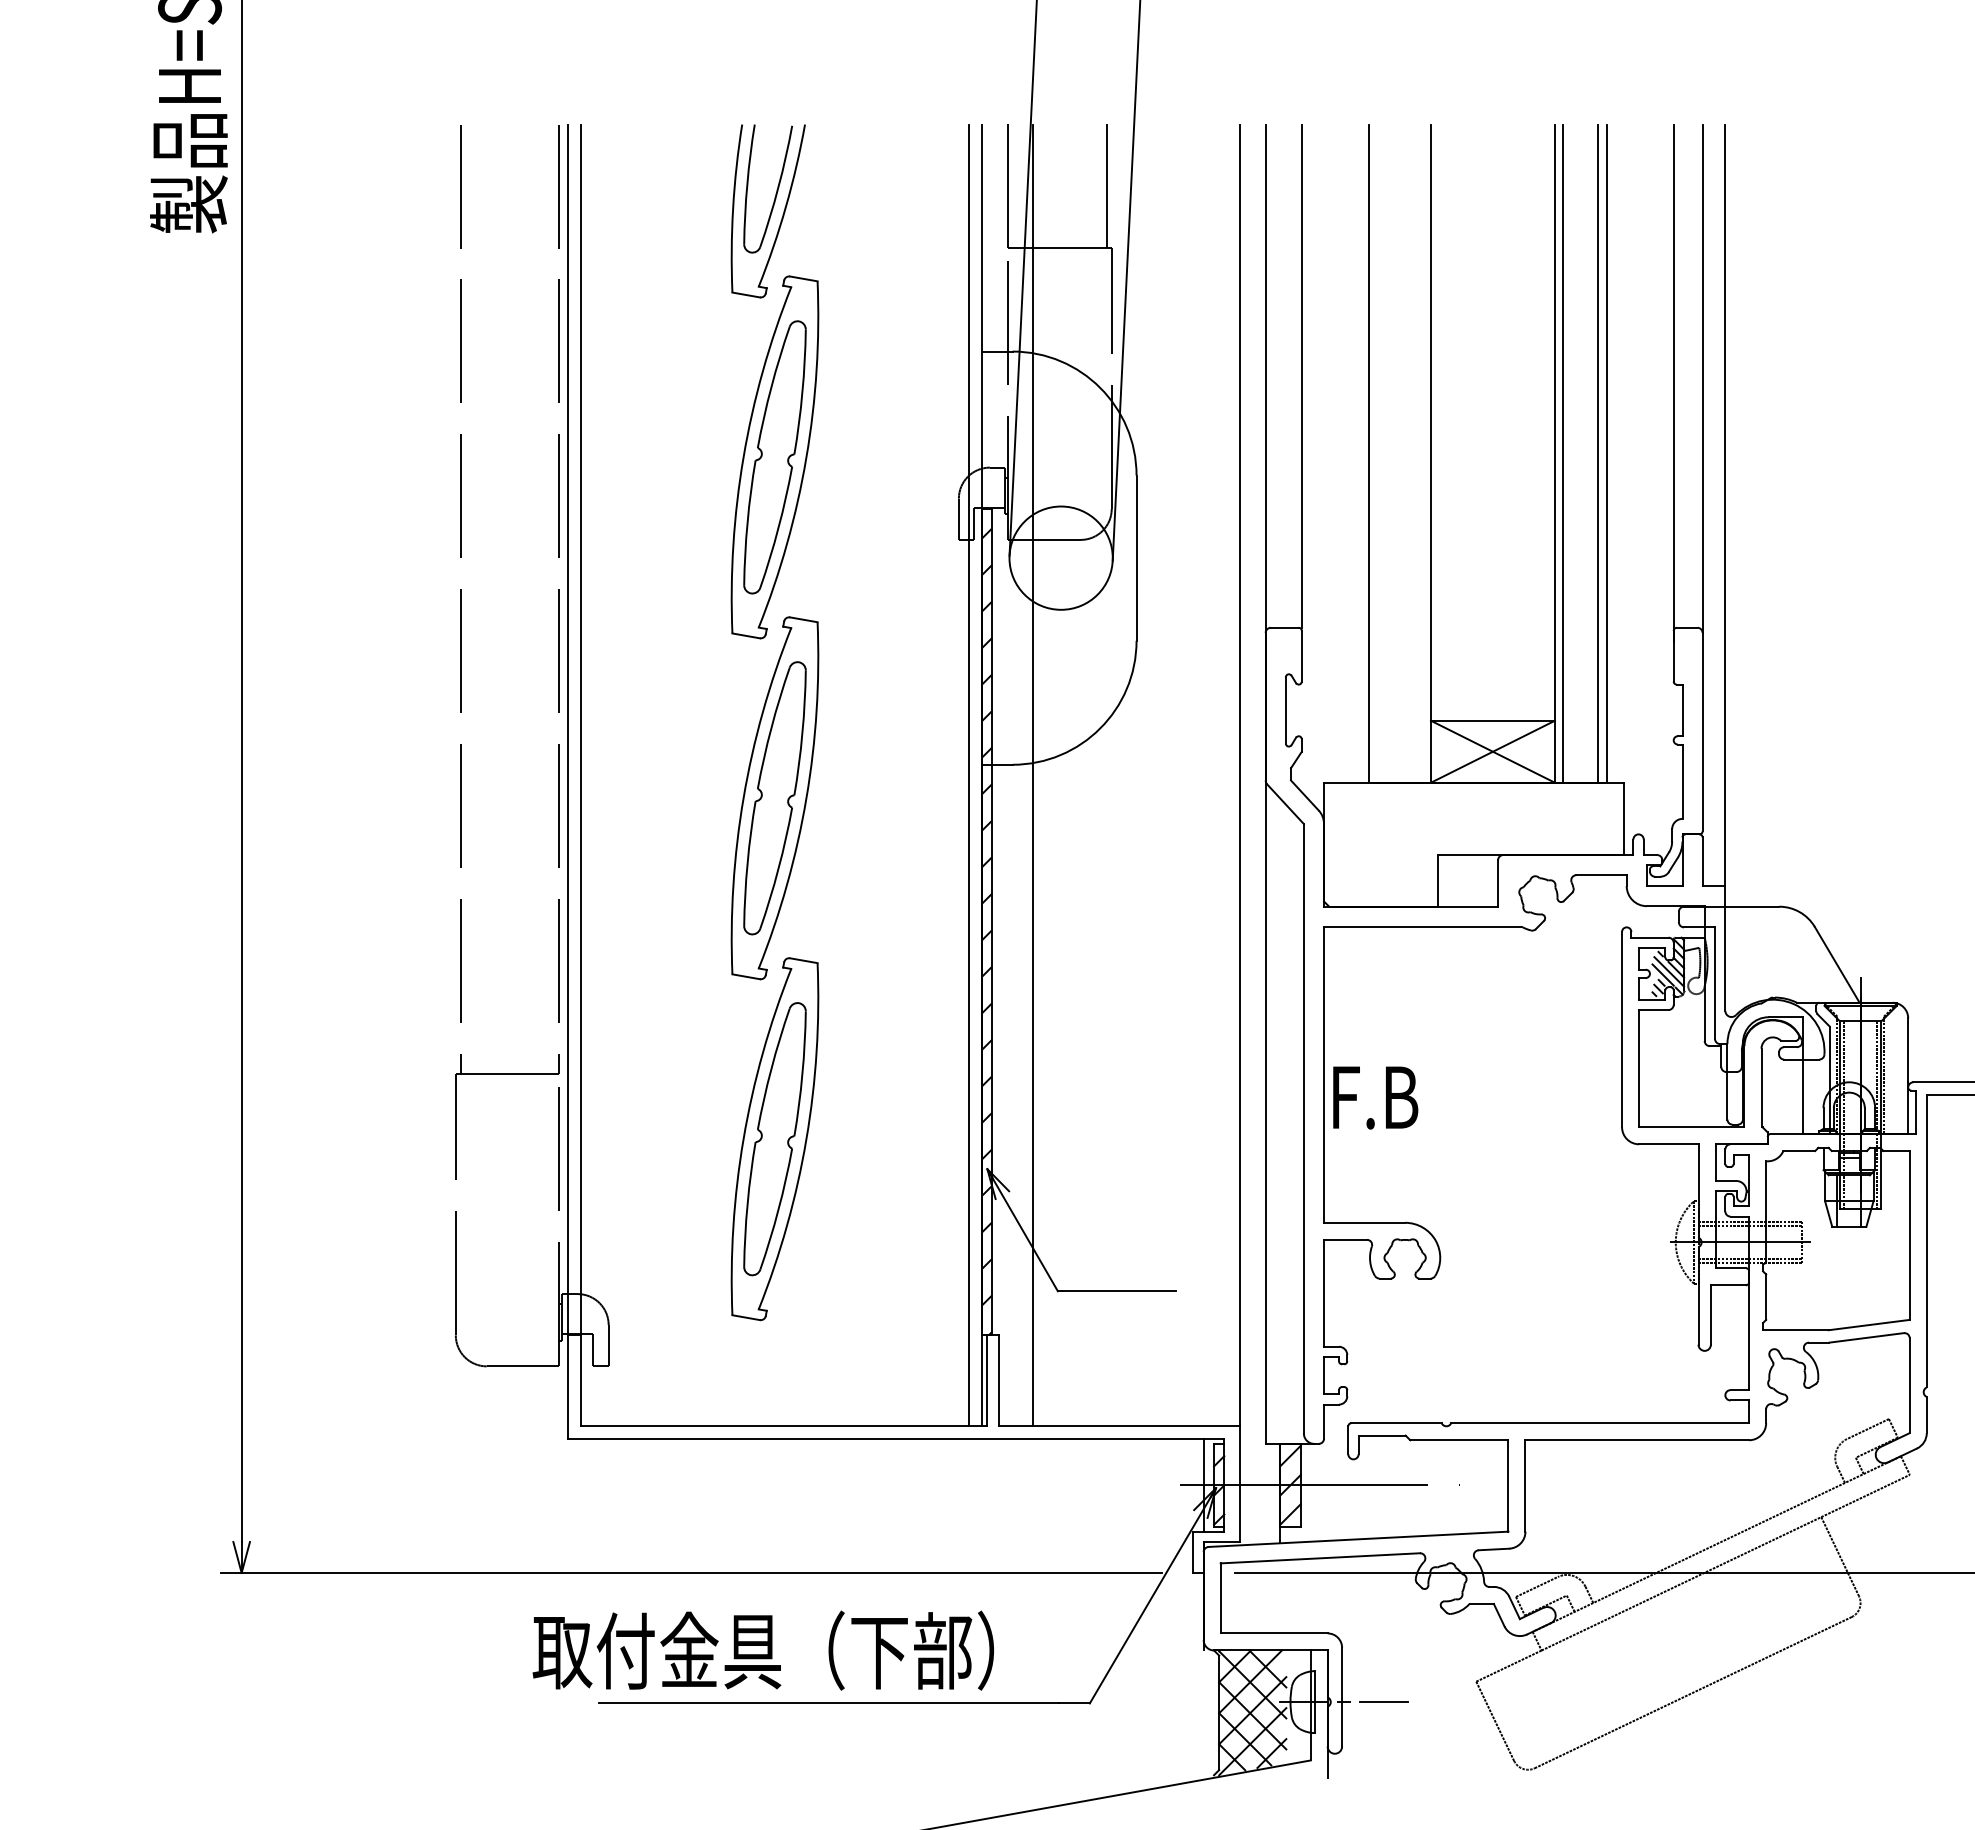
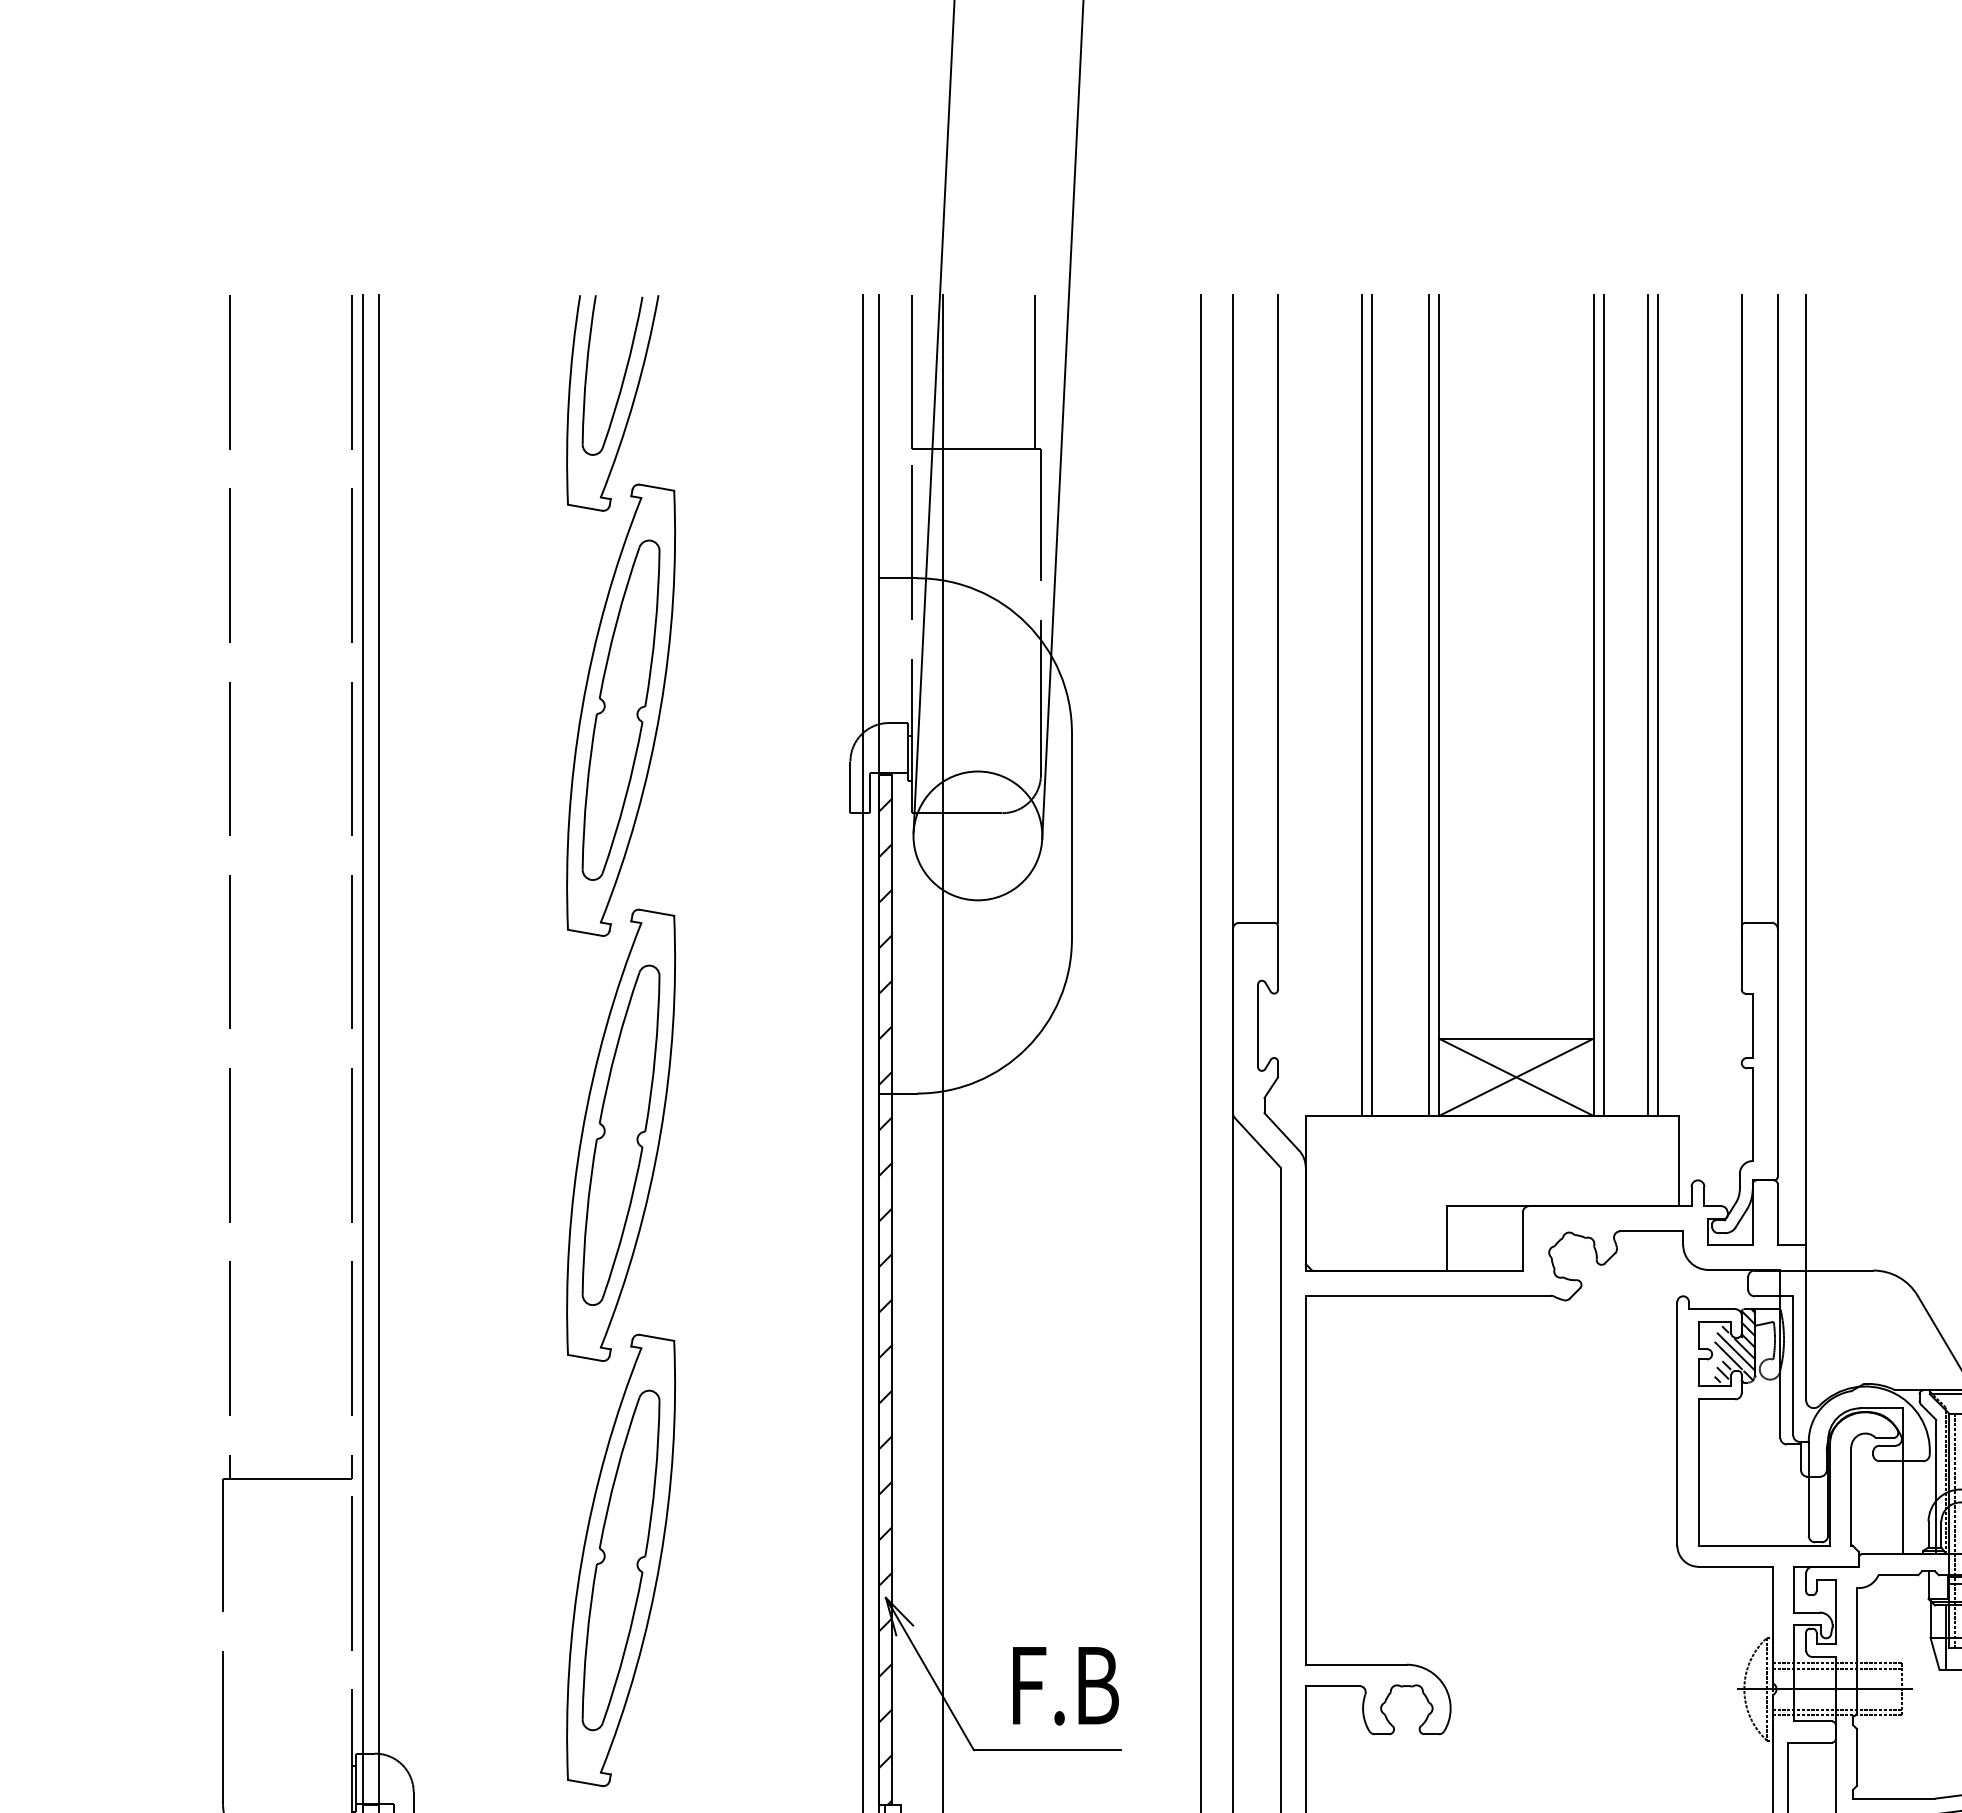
line: (1377, 453) -> (1372, 705), added
line: (1422, 453) -> (1428, 705), added
text: (1375, 1097) -> (1065, 1685), moved

